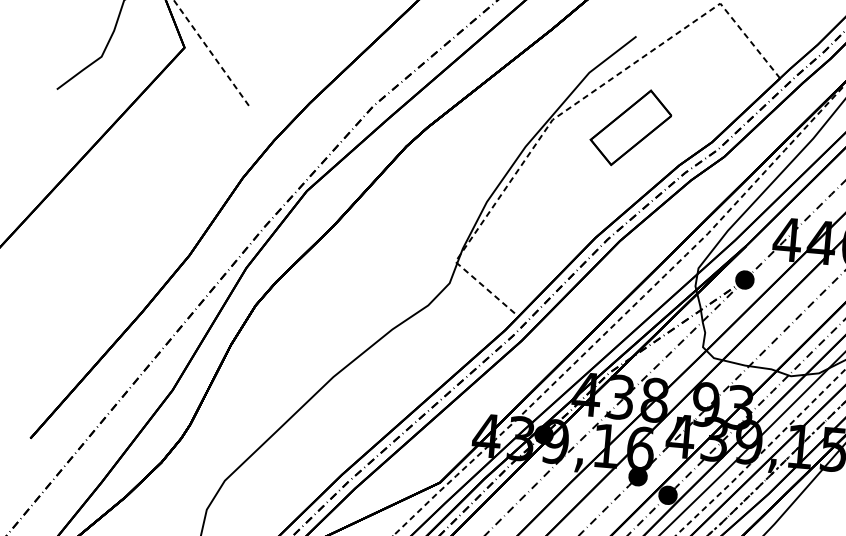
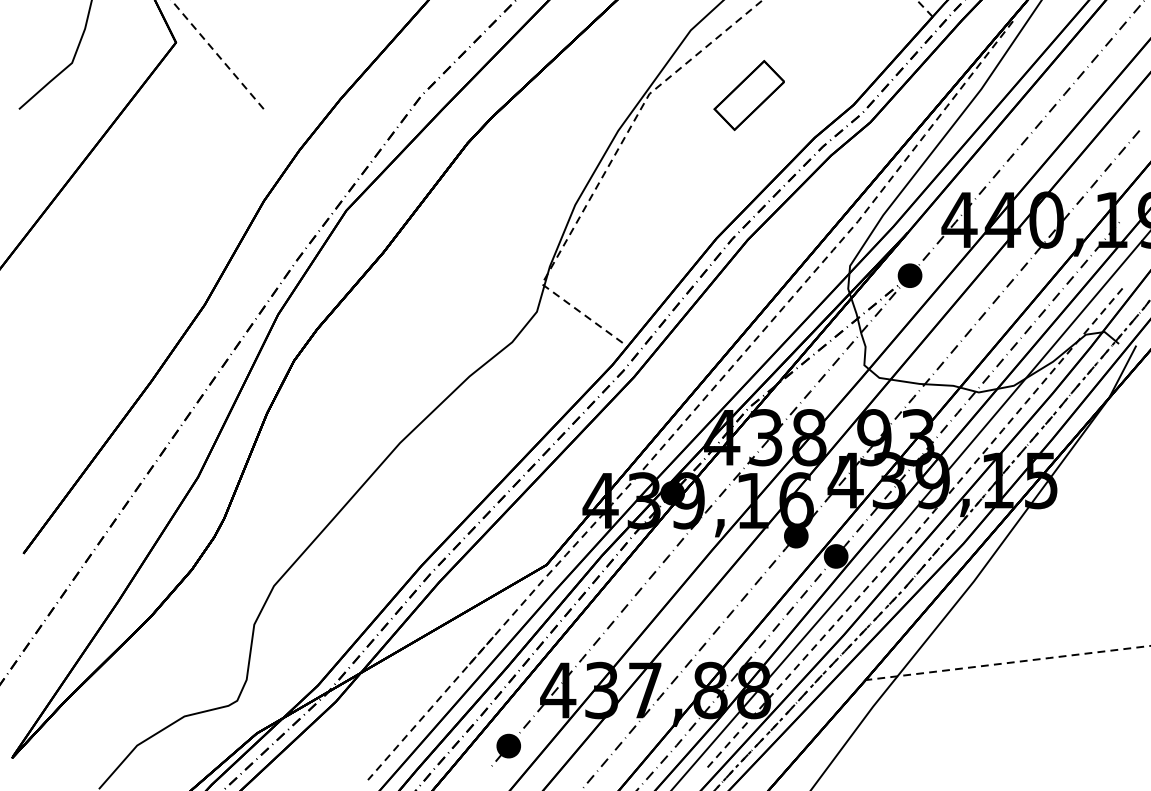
part: (630, 127) -> (748, 95), size x0.7

